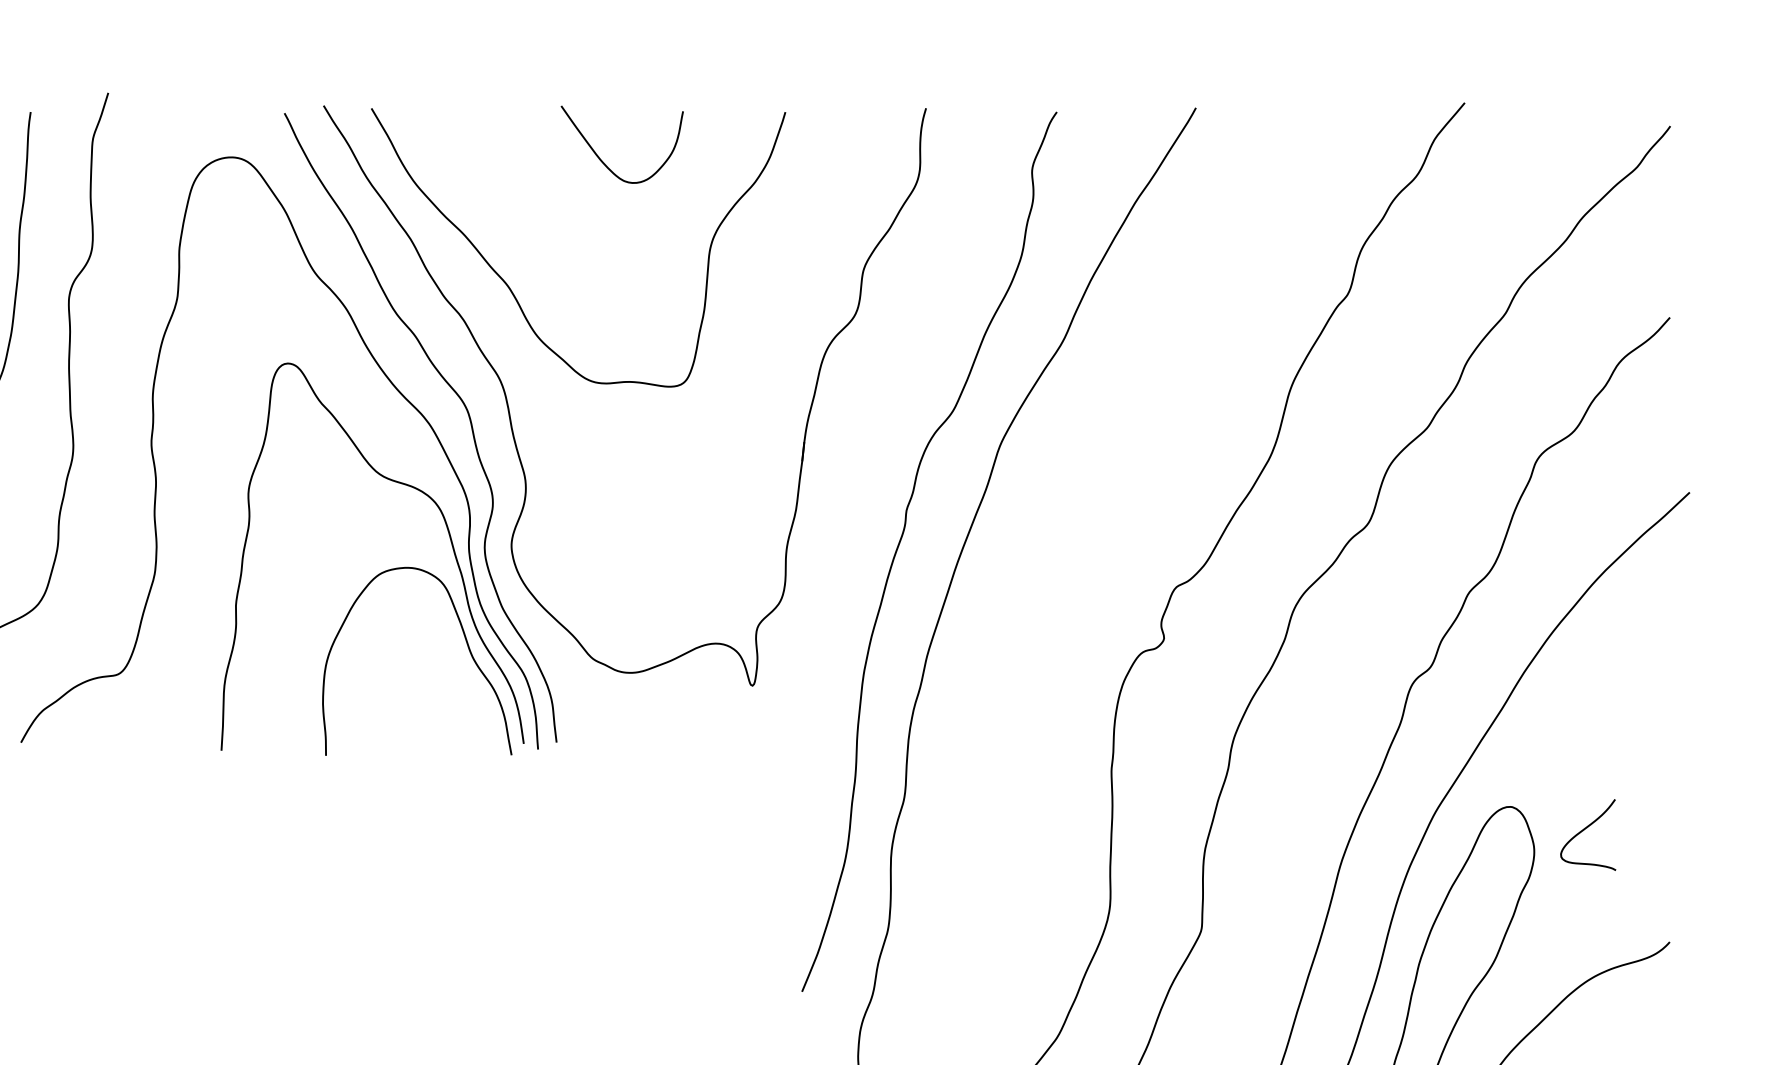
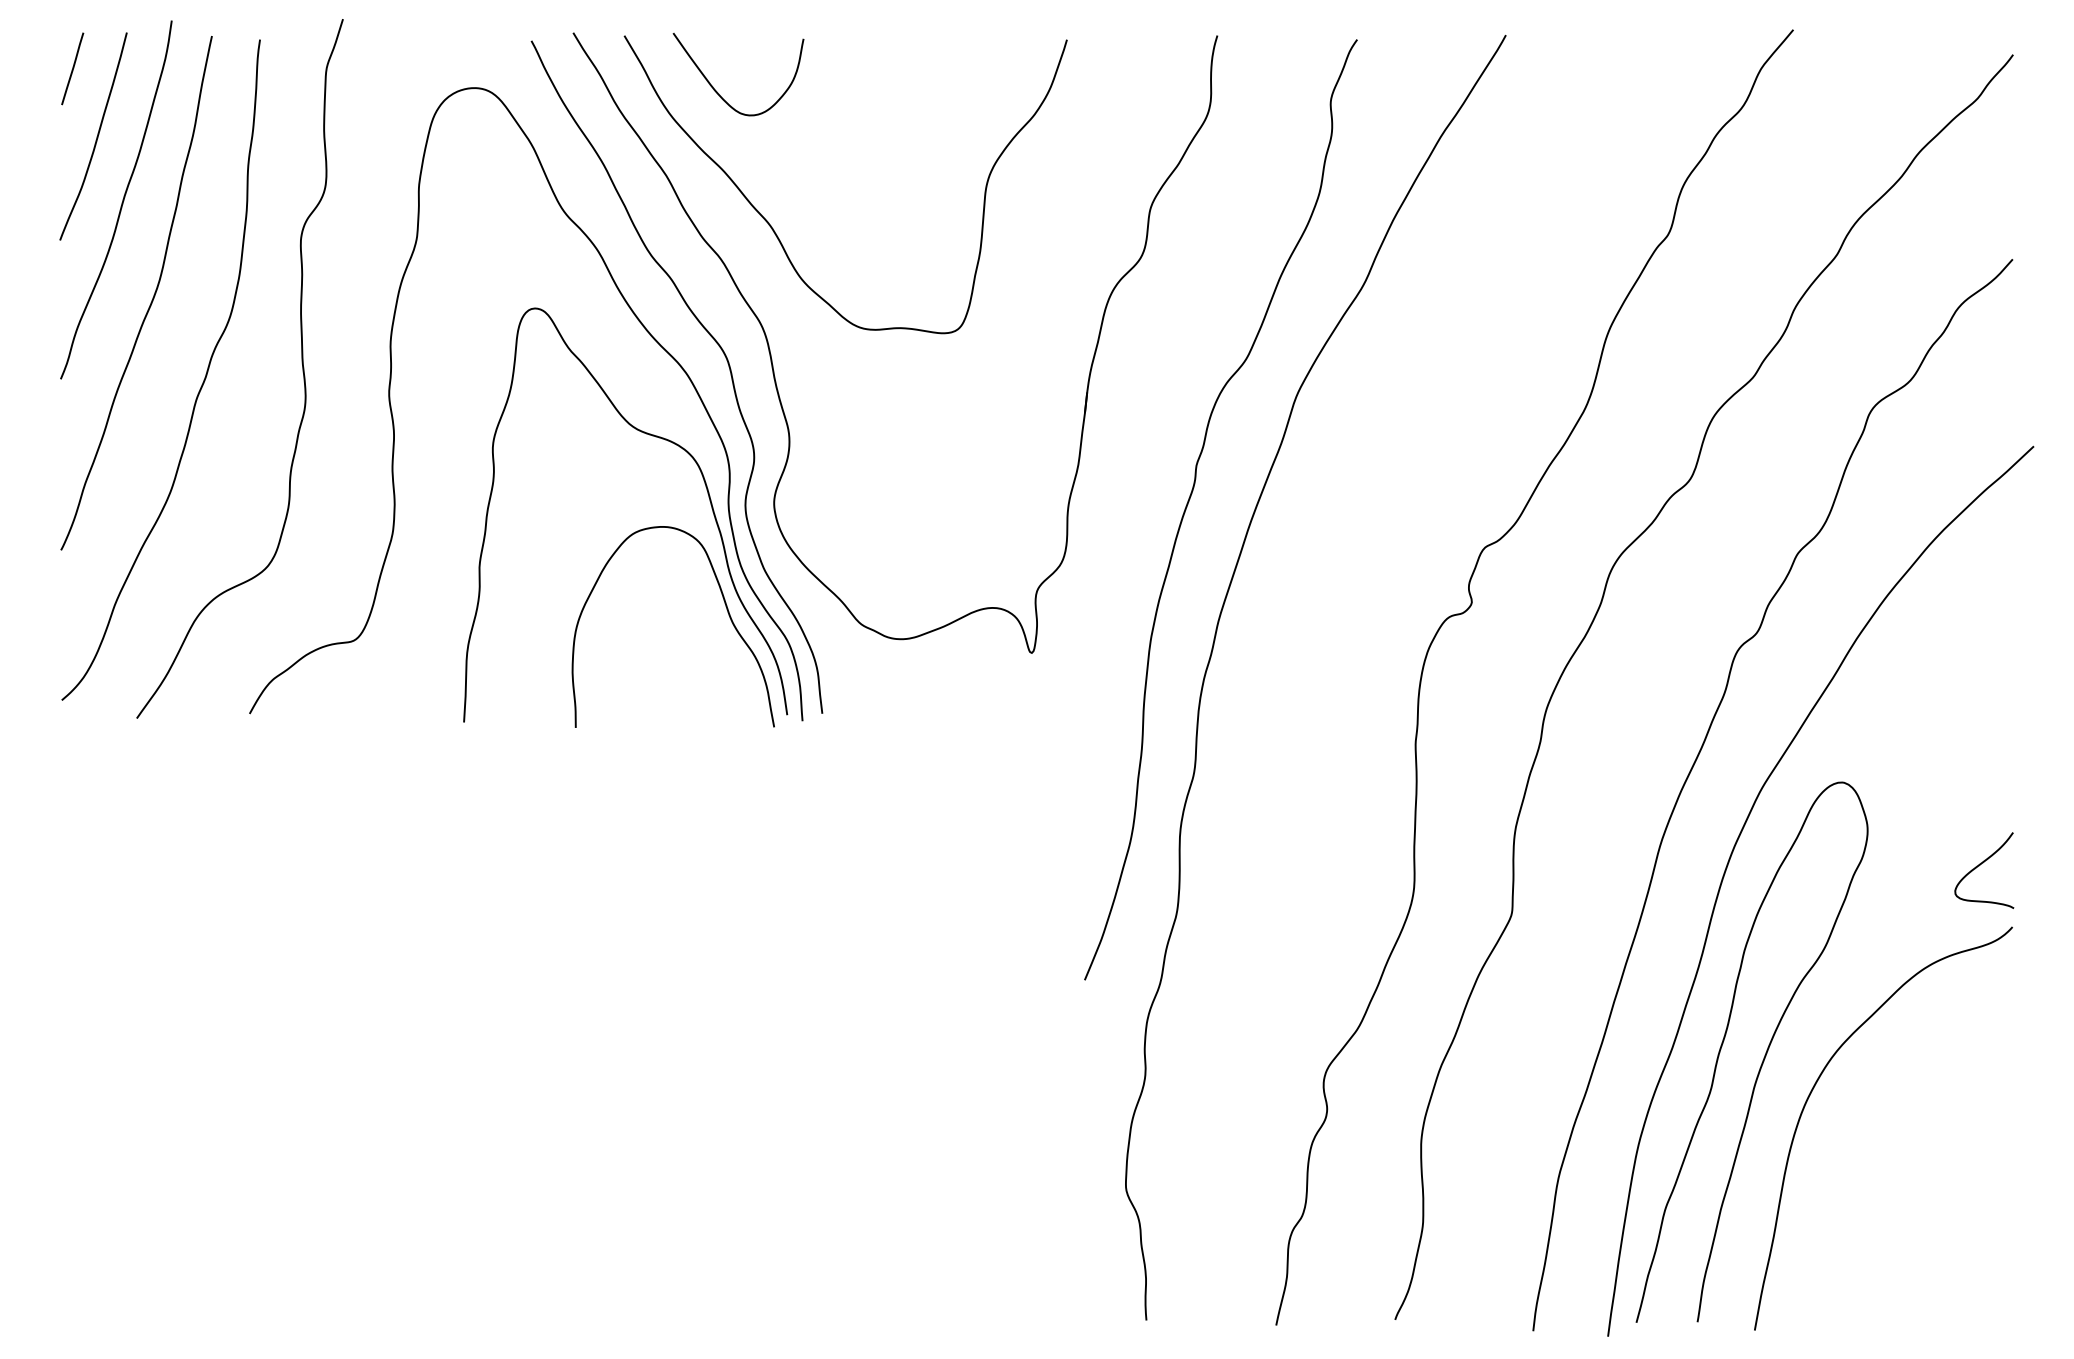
curve: (603, 161) -> (718, 92), moved
curve: (1584, 830) -> (1980, 865), moved

